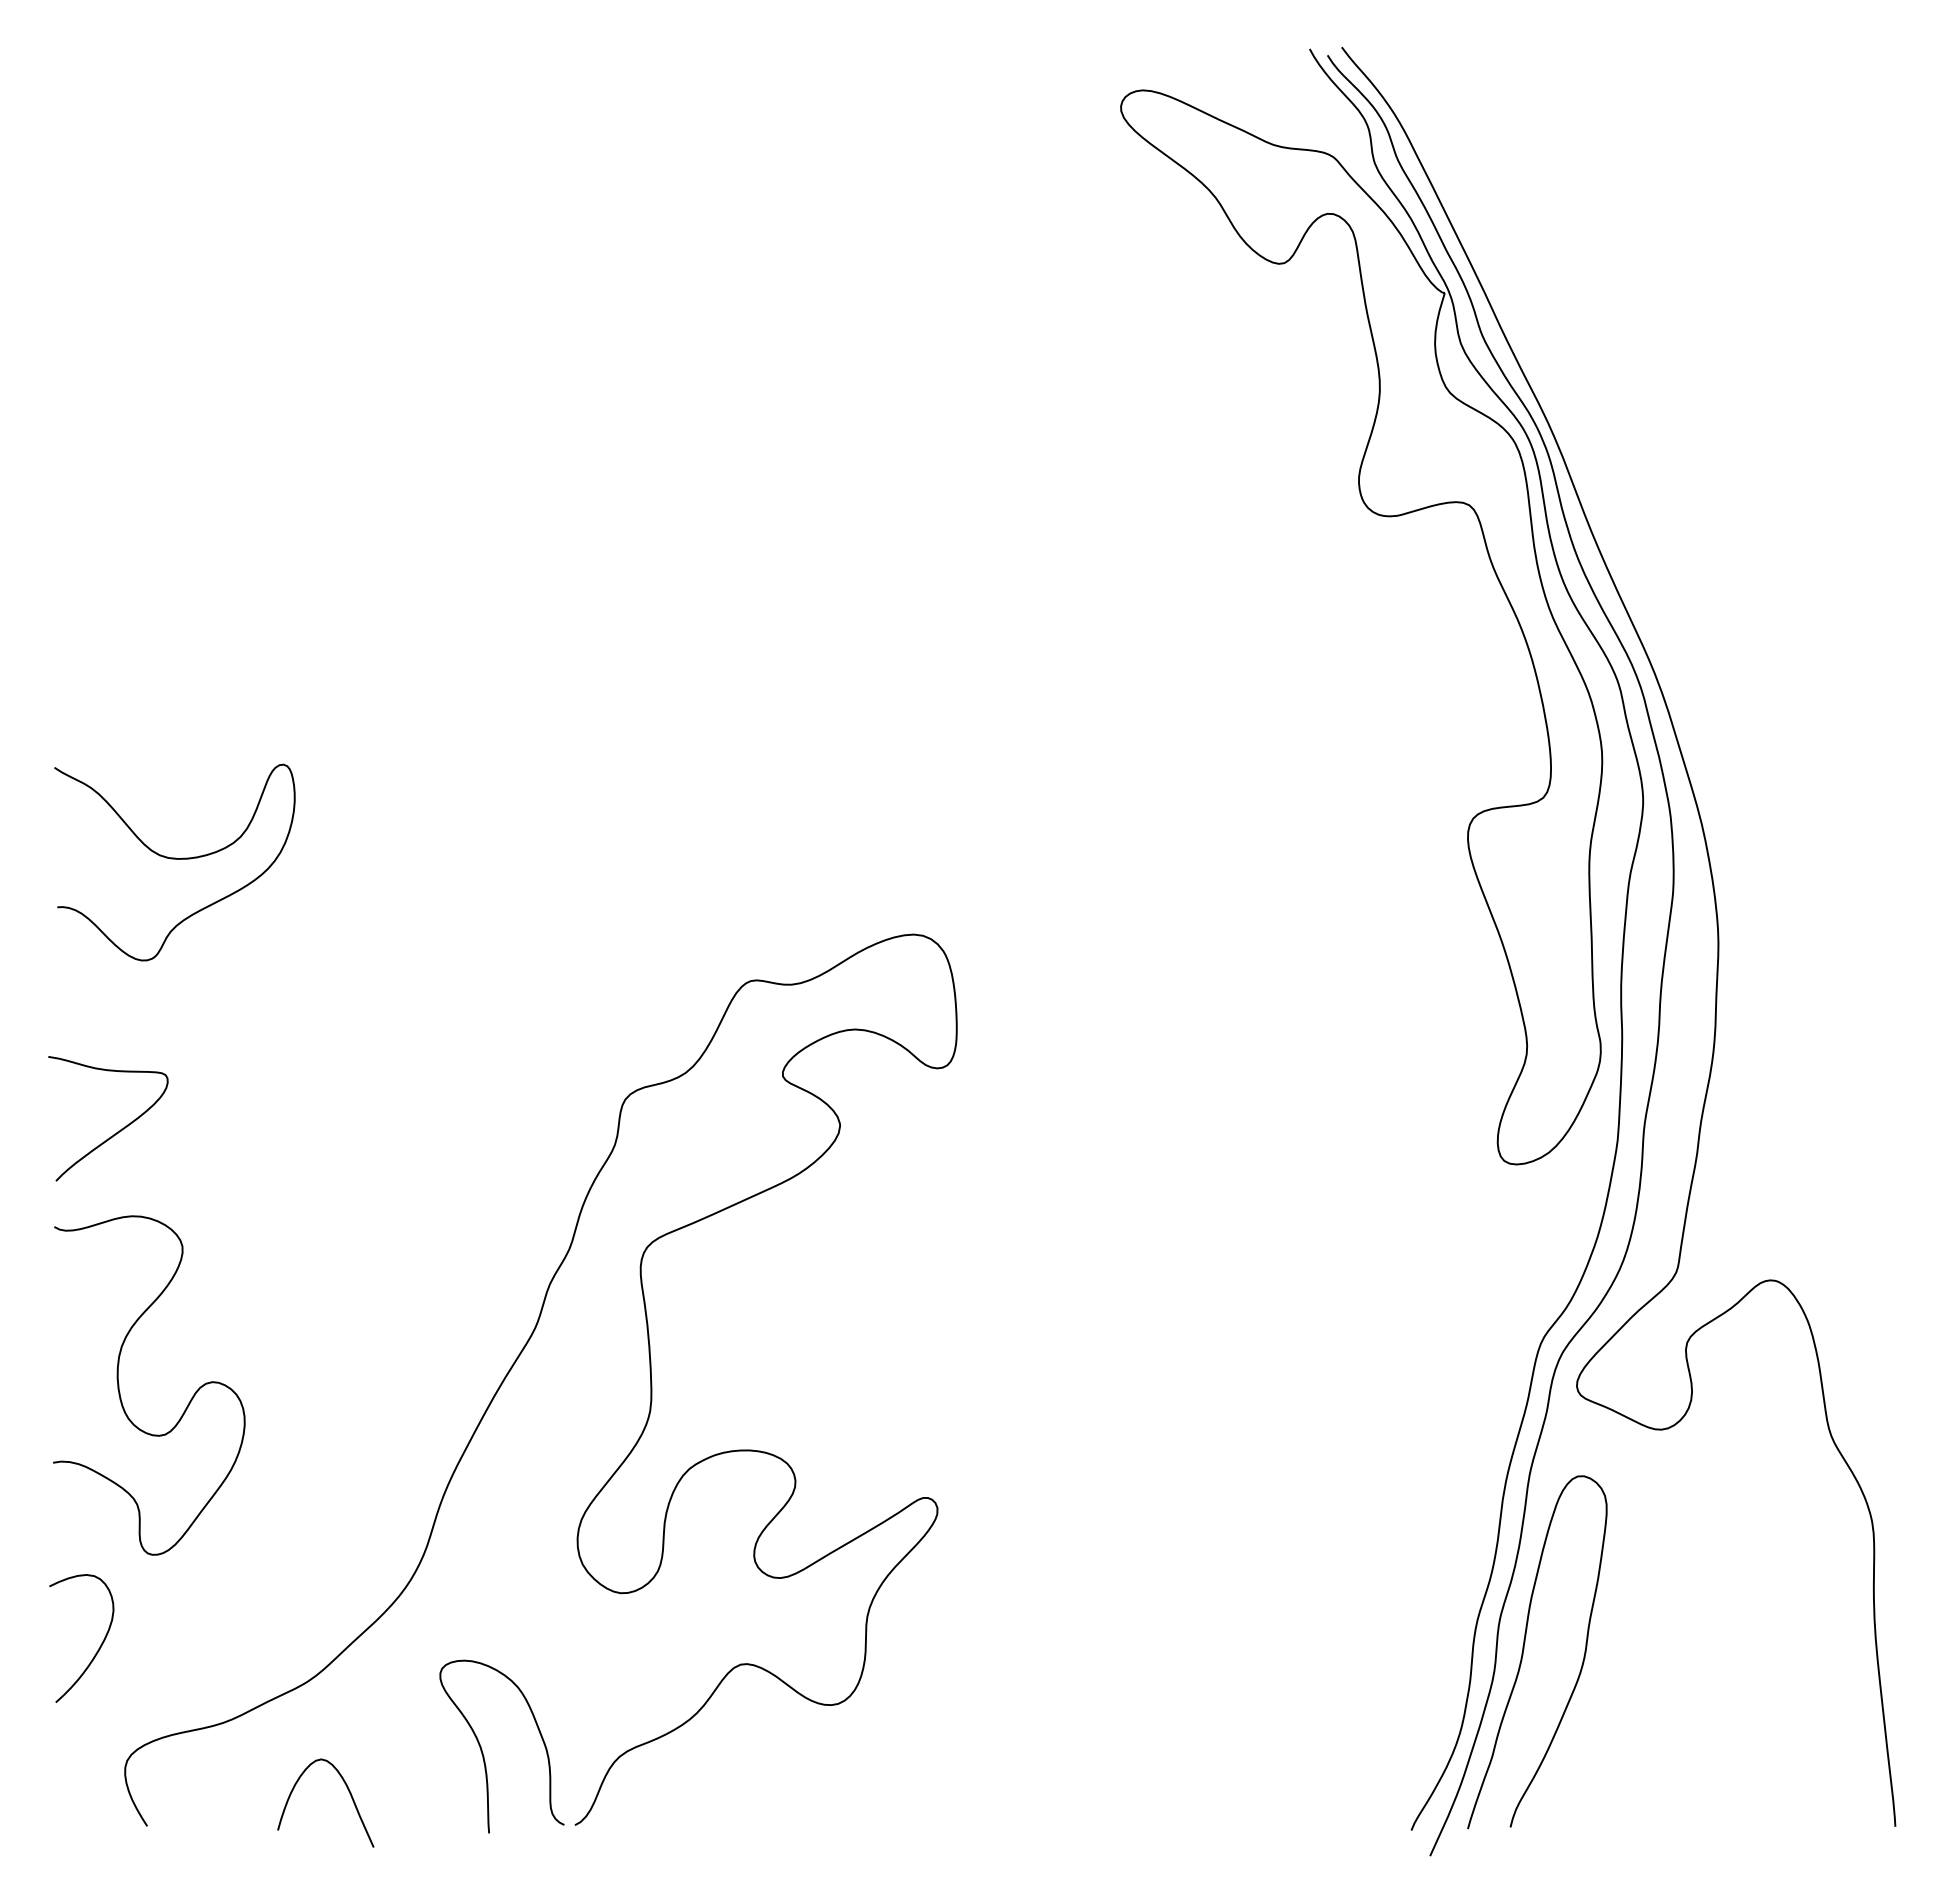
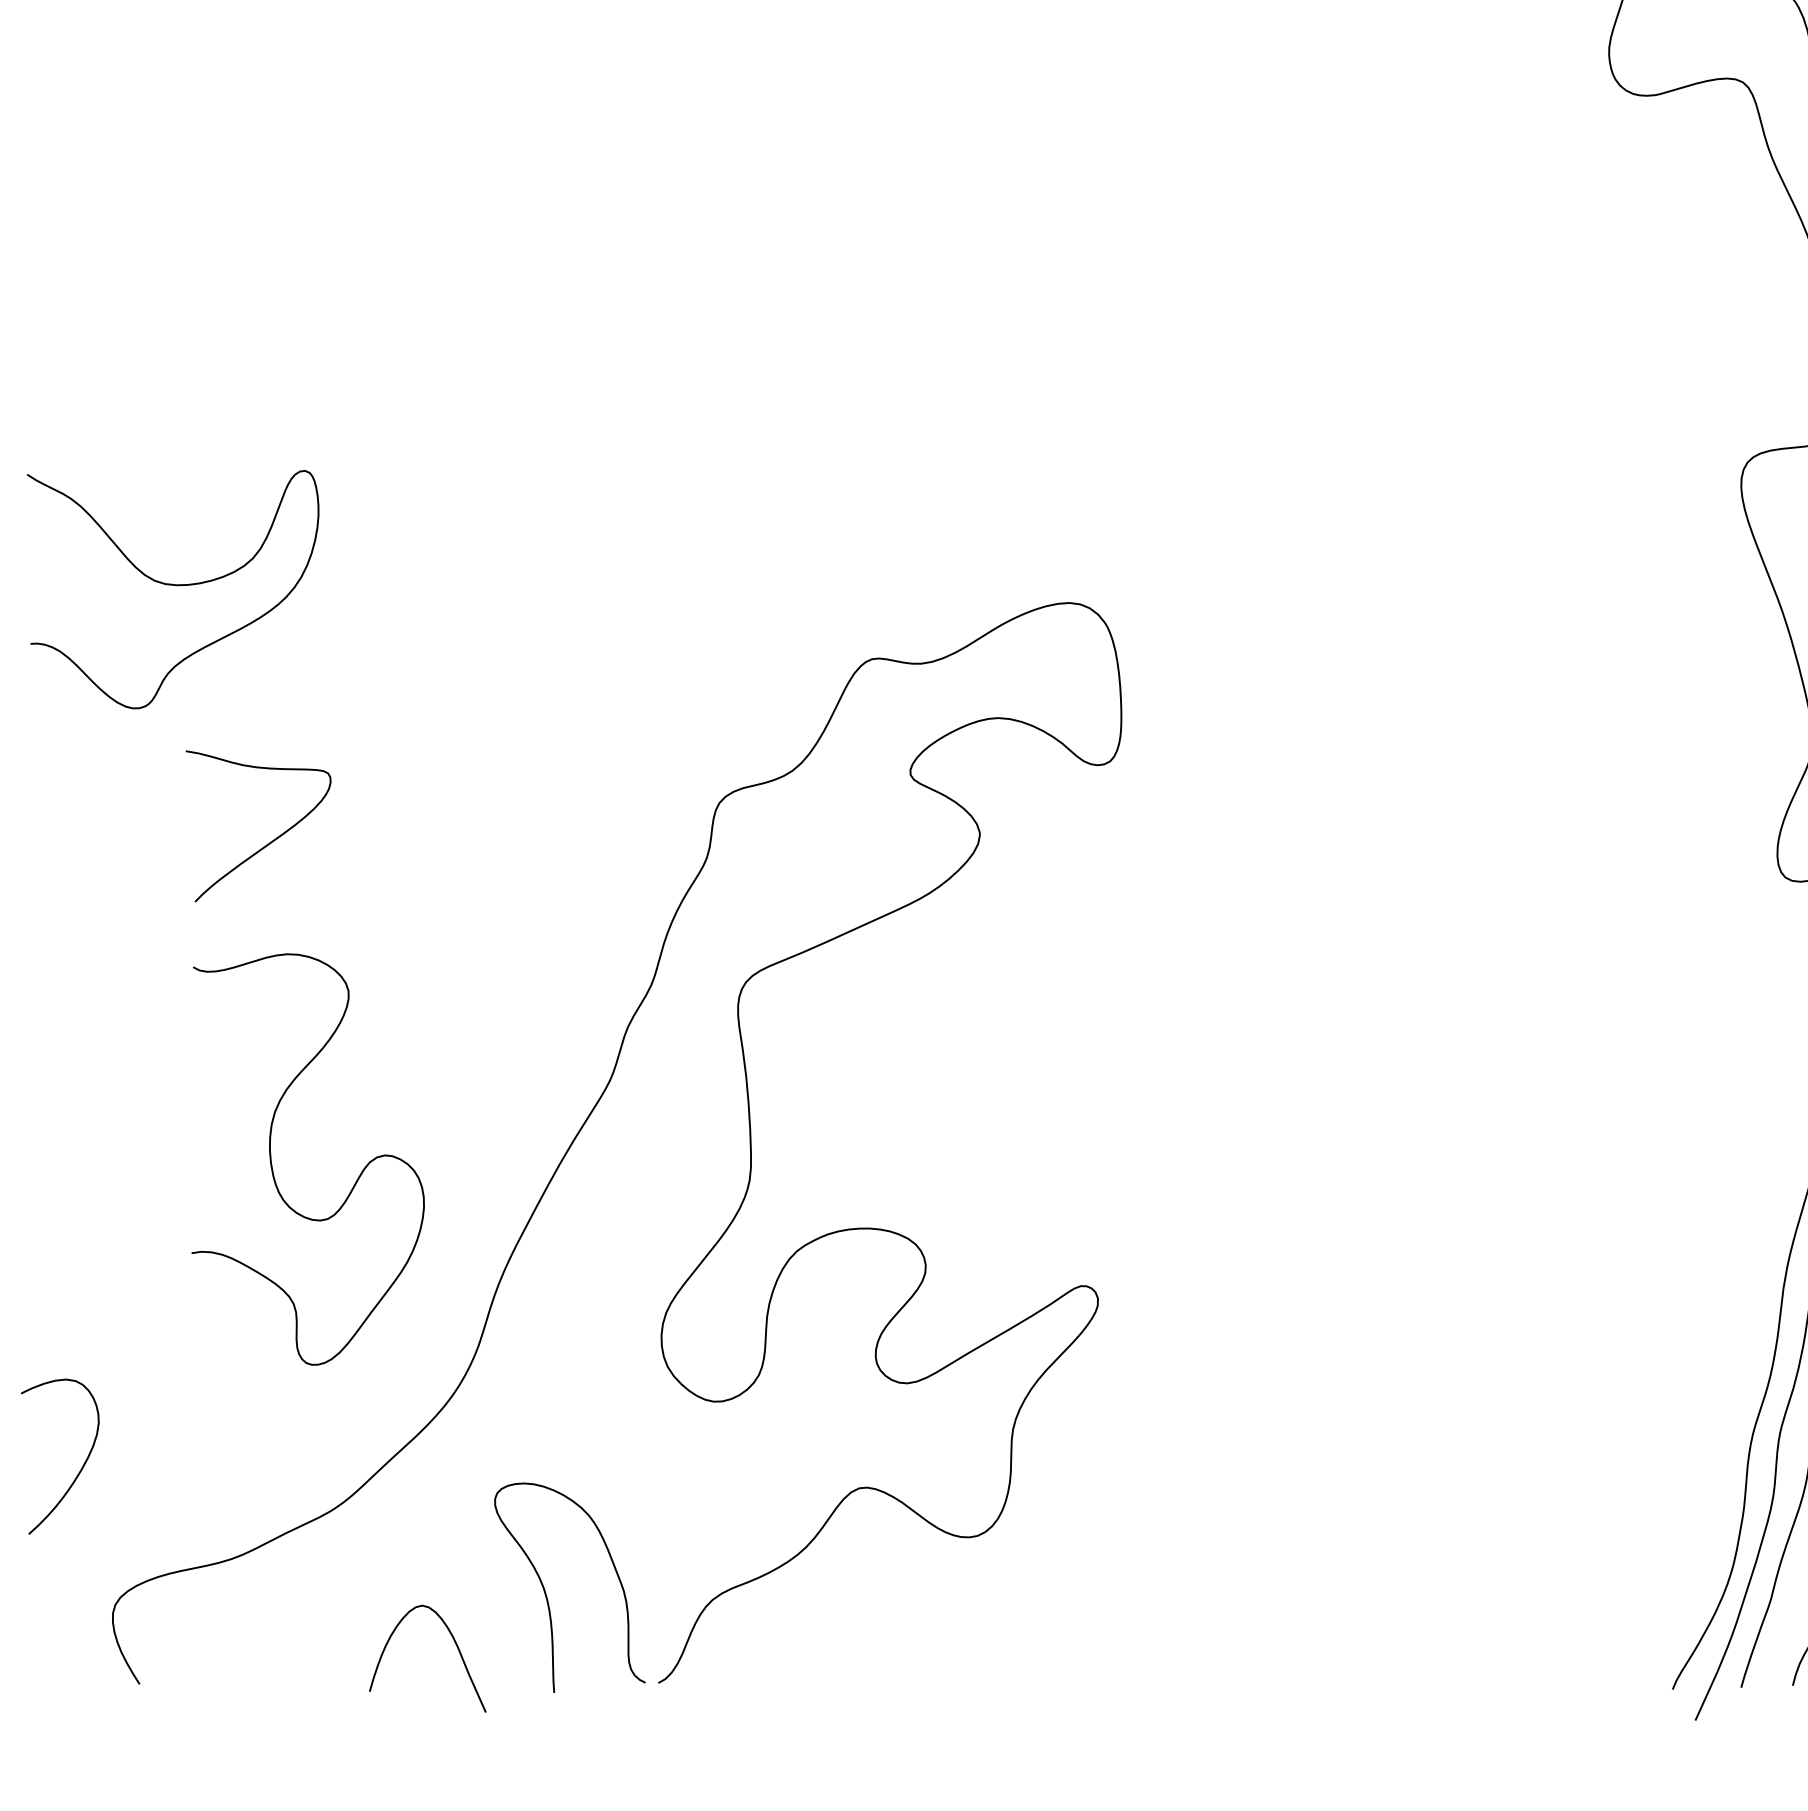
curve: (174, 859) -> (172, 585), moved
curve: (117, 1131) -> (269, 841), moved
curve: (120, 1392) -> (273, 1167), moved
curve: (348, 1791) -> (455, 1644), moved

